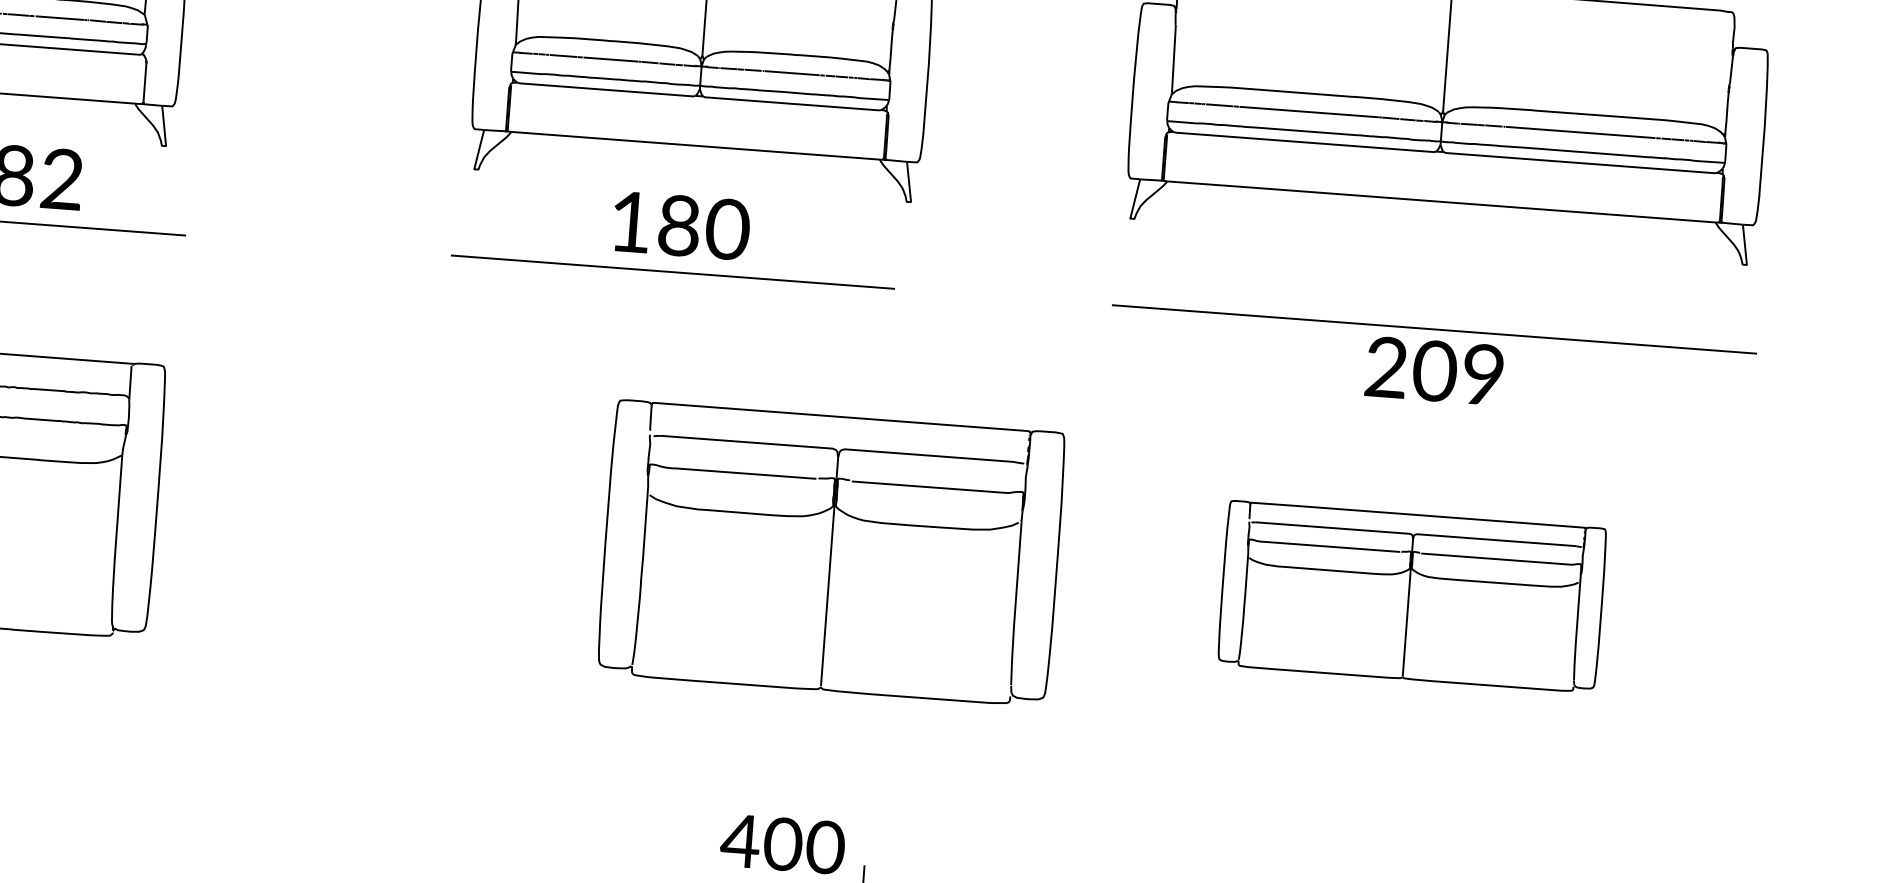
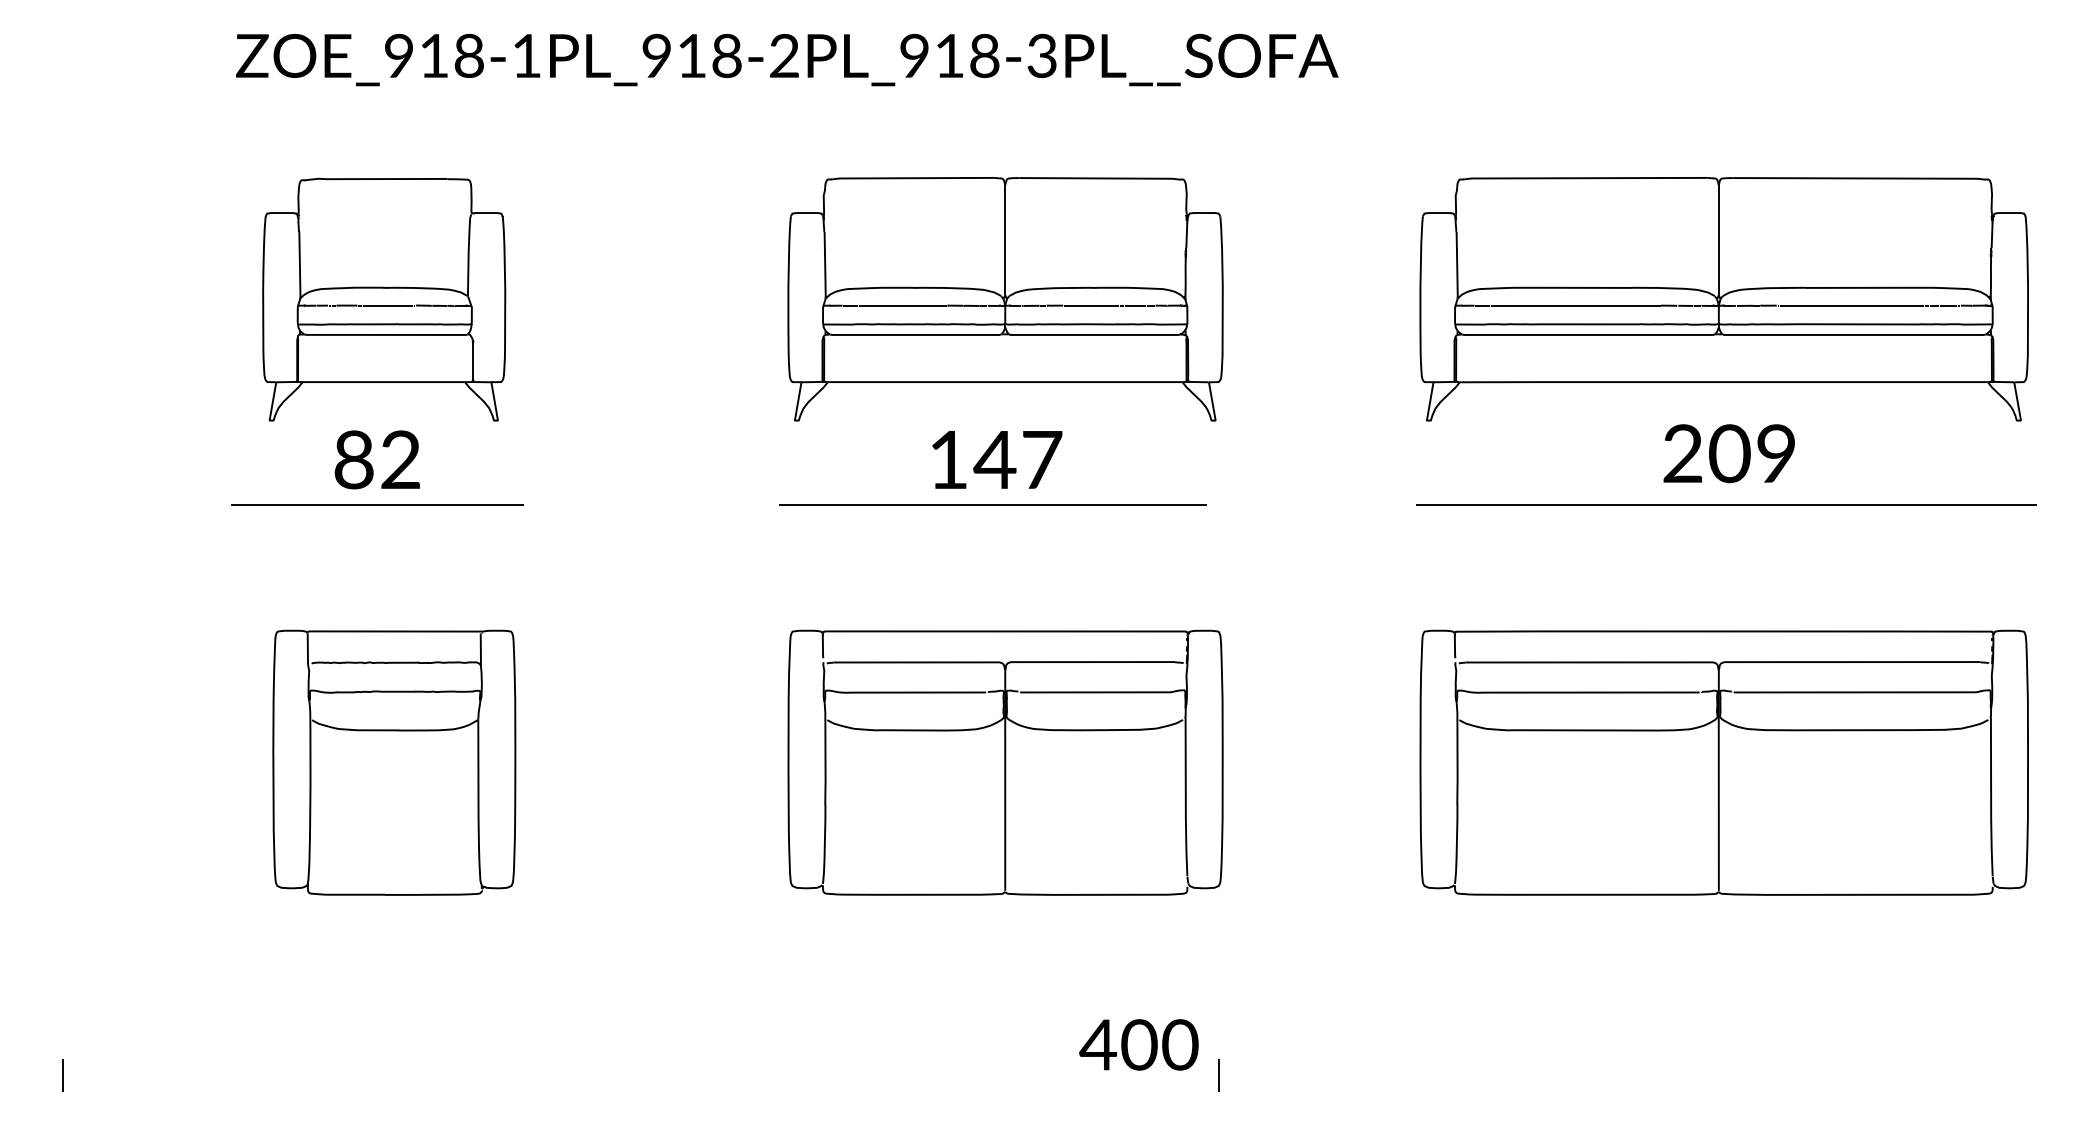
text: (703, 227) -> (1018, 459), 180 -> 147
text: (1433, 370) -> (1728, 453), moved
part: (831, 553) -> (1005, 762), moved
part: (1411, 596) -> (1723, 762), size x1.67

